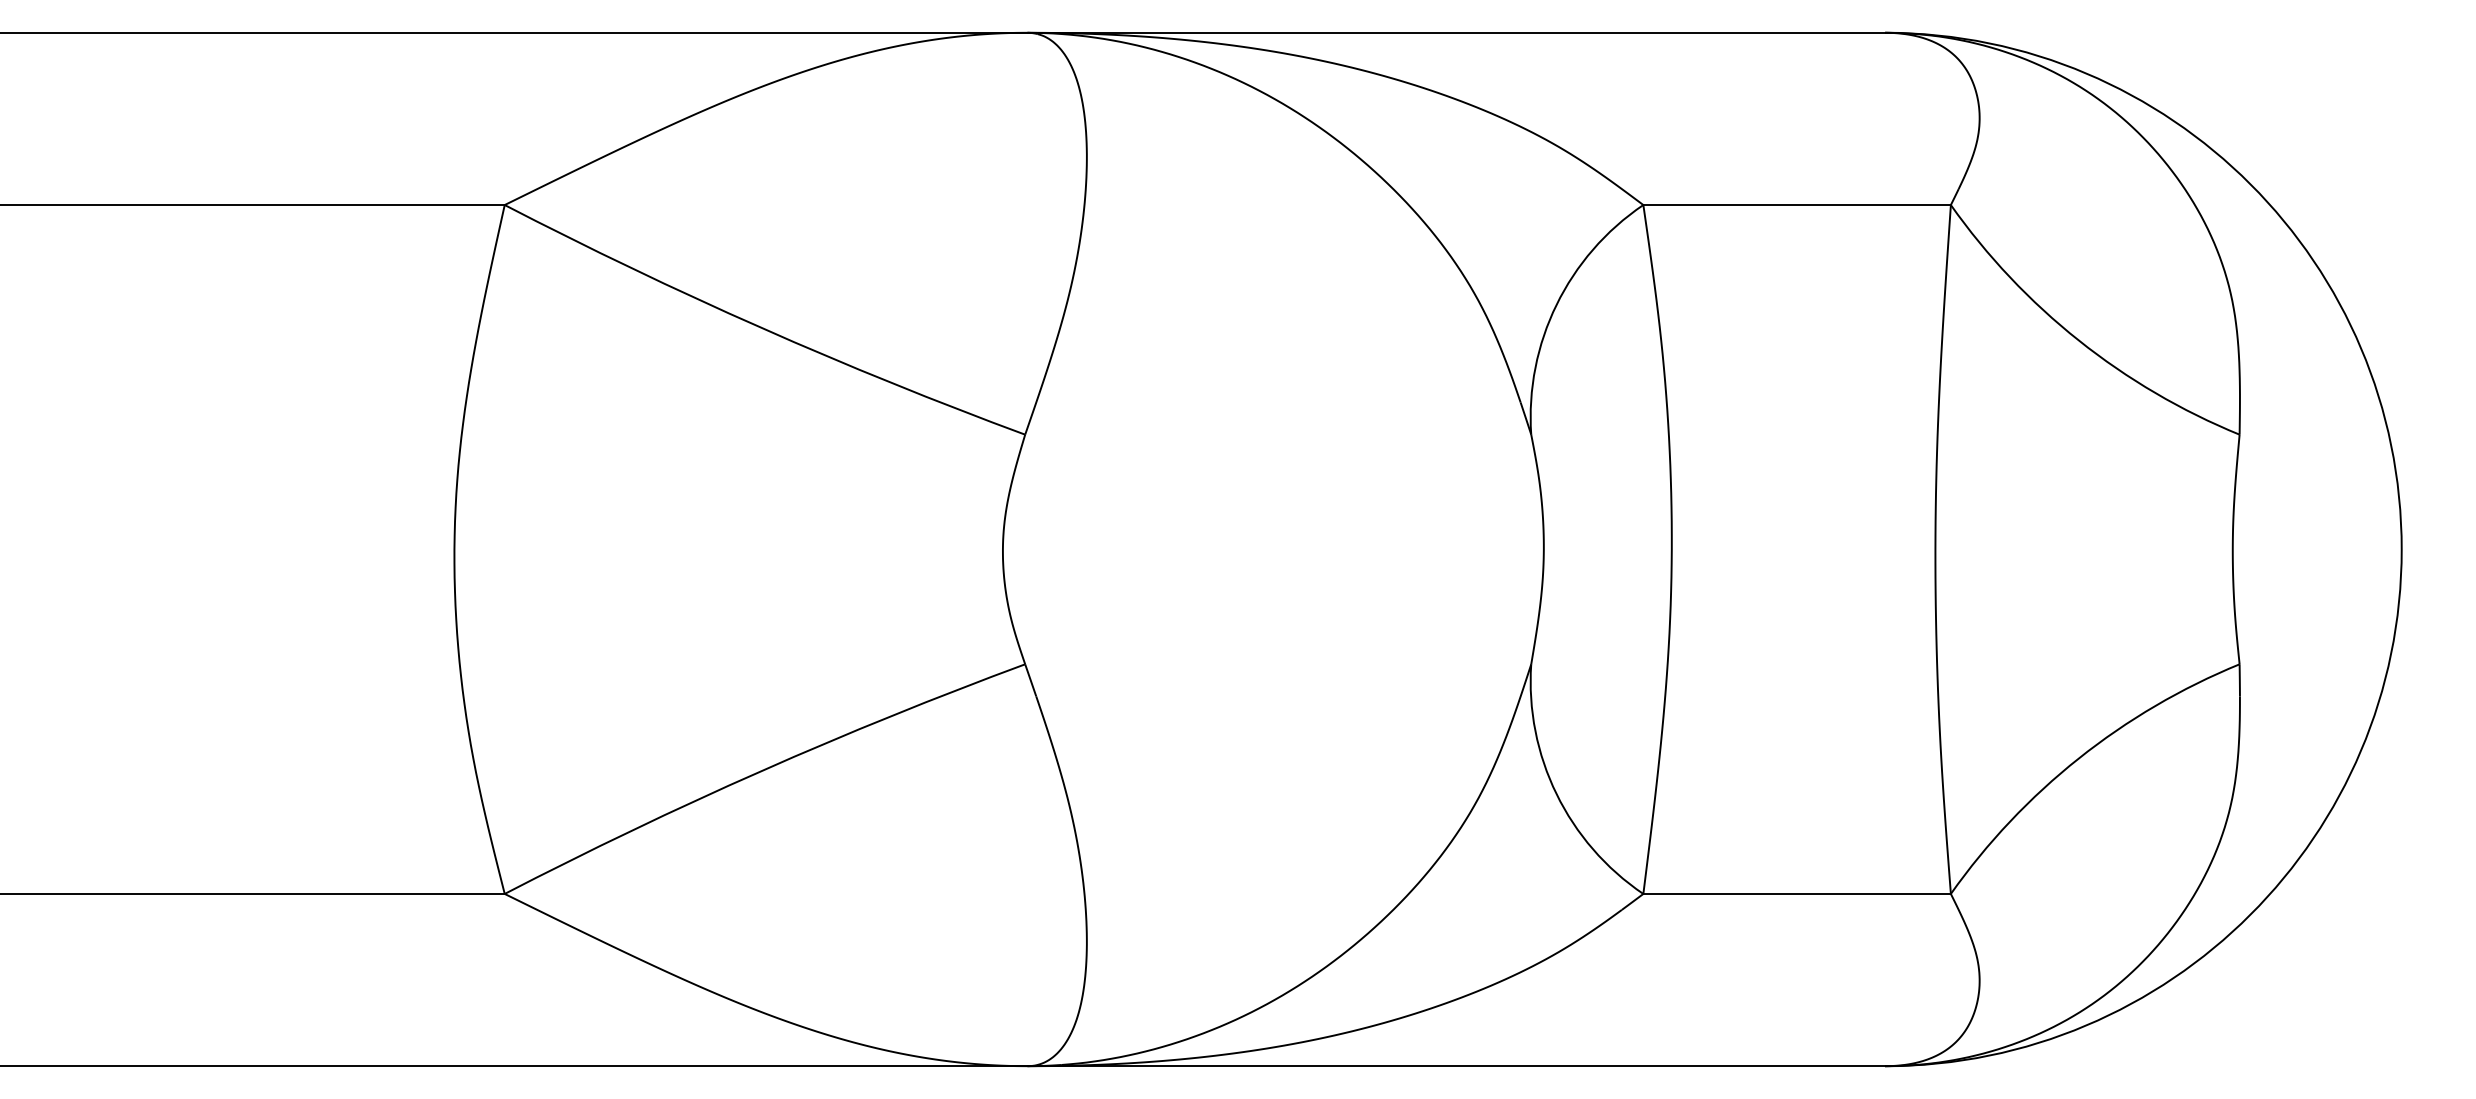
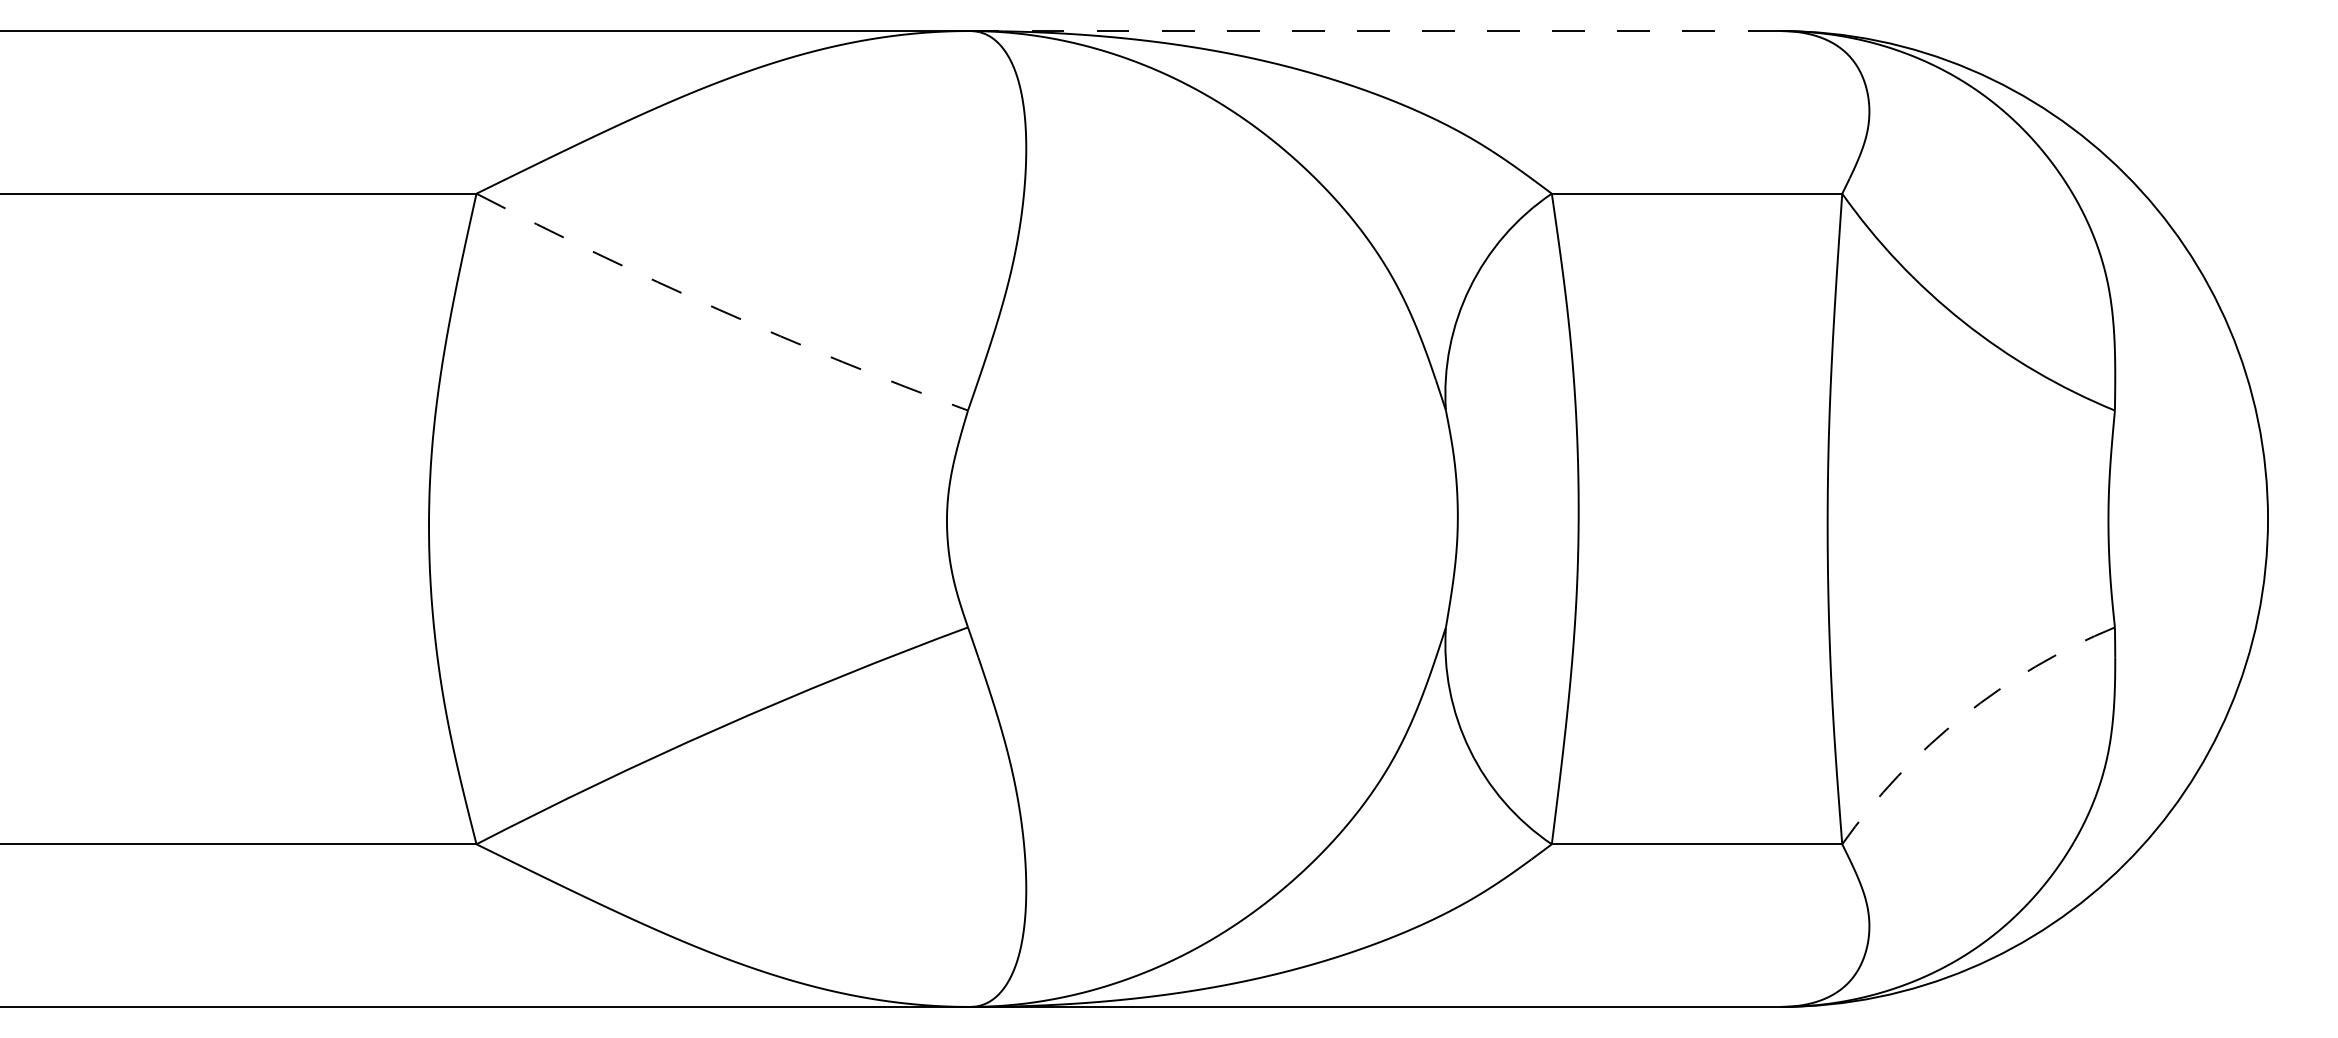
line: (1456, 32) -> (1375, 30), solid -> dashed
arc: (761, 327) -> (718, 309), solid -> dashed
arc: (2078, 758) -> (1962, 716), solid -> dashed

